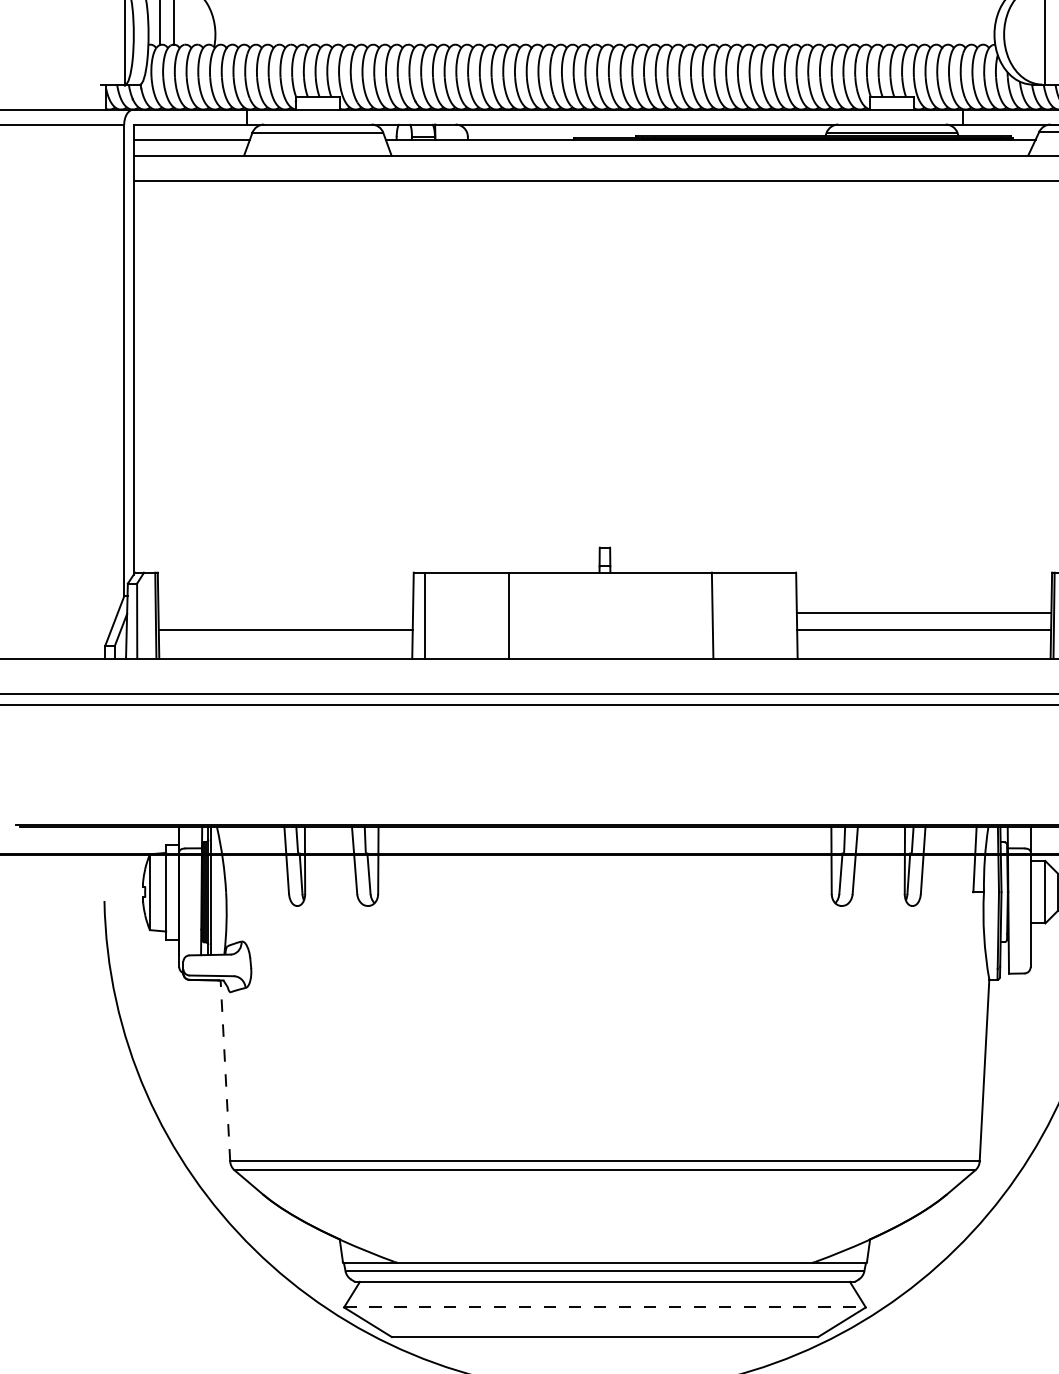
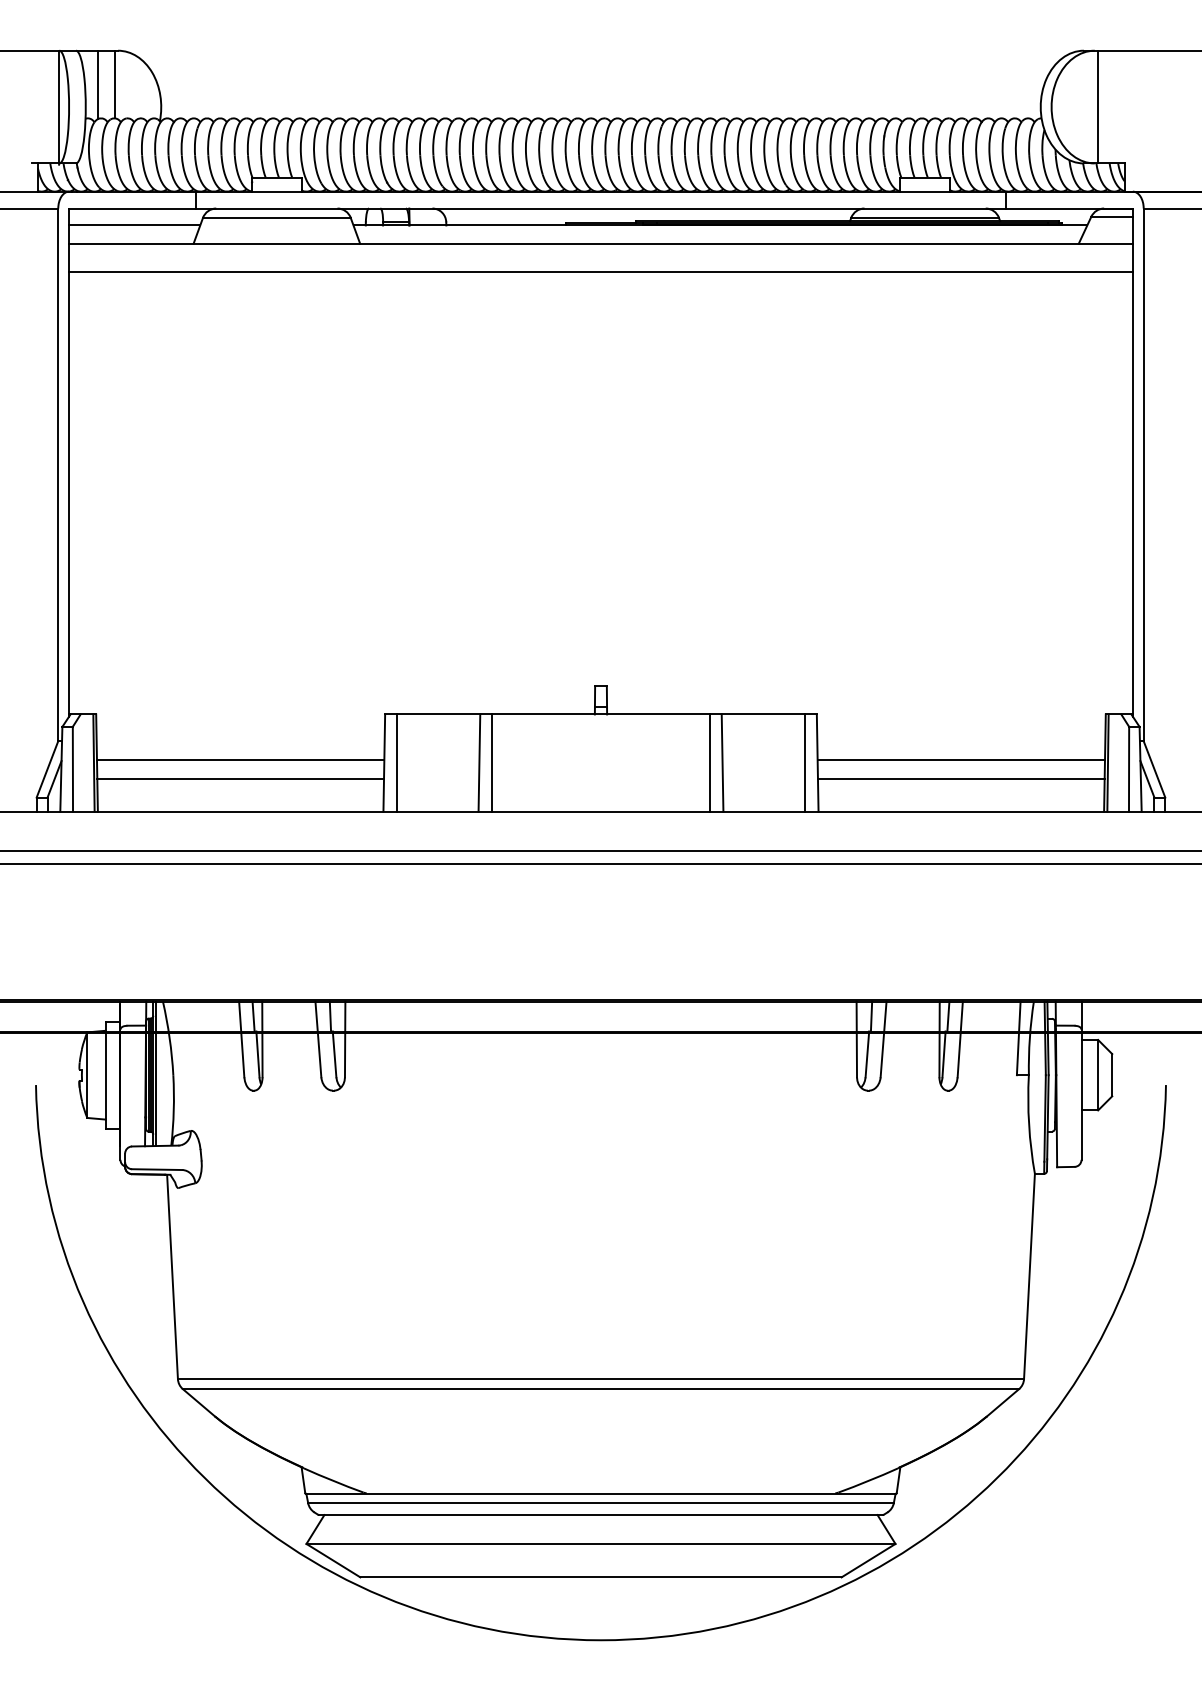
line: (285, 613) -> (240, 760), added
line: (497, 615) -> (479, 762), added
line: (701, 615) -> (709, 762), added
line: (785, 615) -> (804, 762), added
line: (225, 1070) -> (172, 1276), dashed -> solid
line: (605, 1307) -> (601, 1543), dashed -> solid

